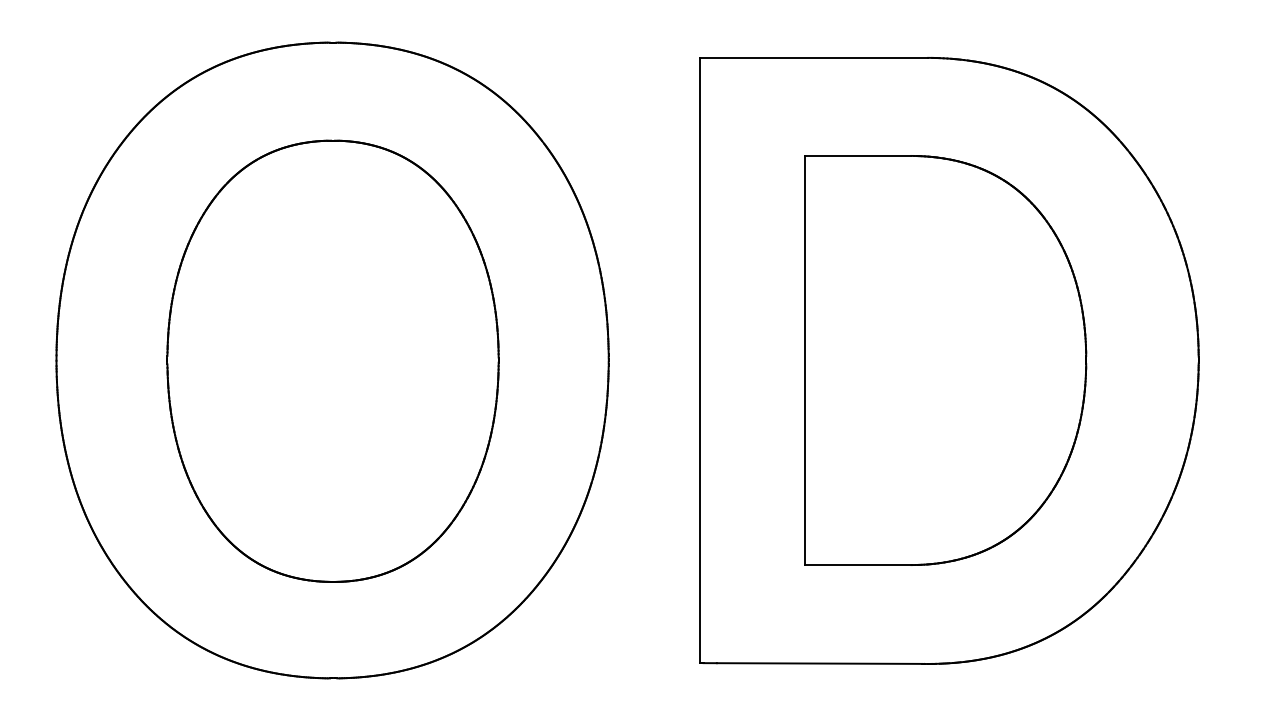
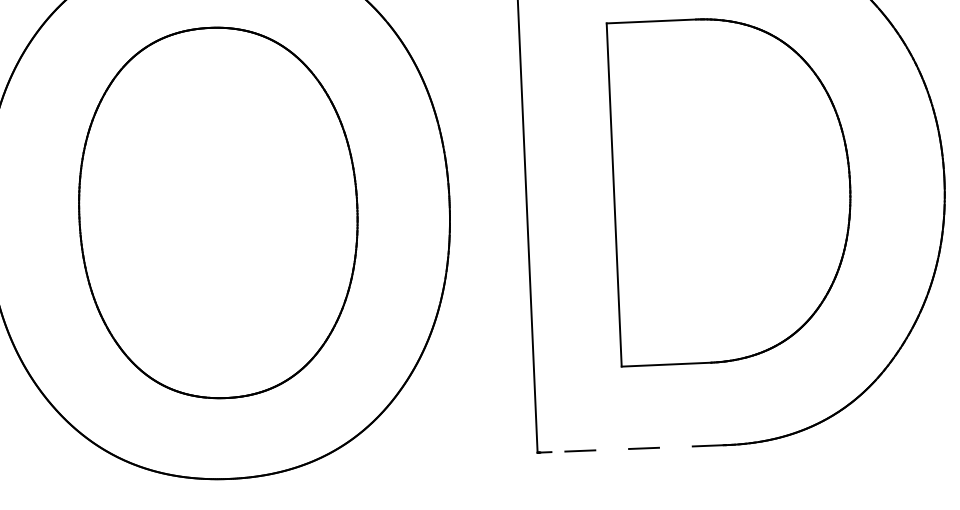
line: (819, 663) -> (637, 448), solid -> dashed

